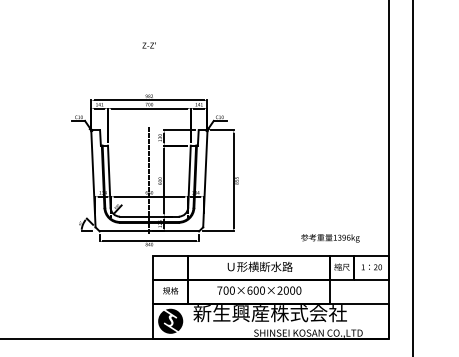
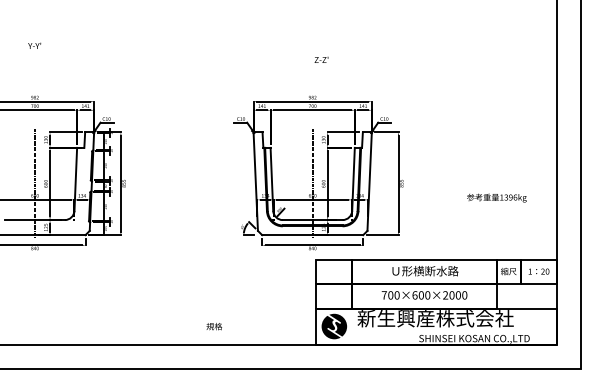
text: (149, 45) -> (321, 59), moved
text: (330, 237) -> (496, 197), moved
text: (170, 290) -> (214, 326), moved

